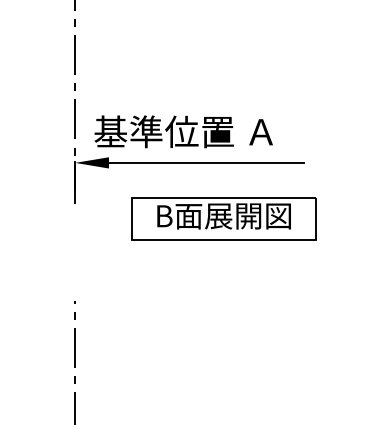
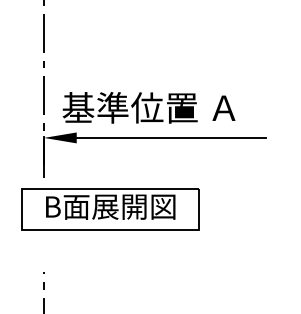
part: (223, 218) -> (110, 209), moved

